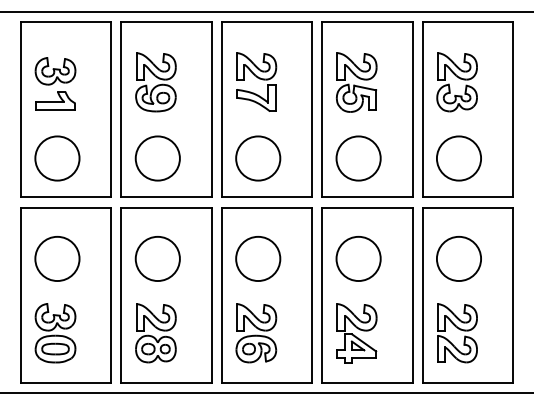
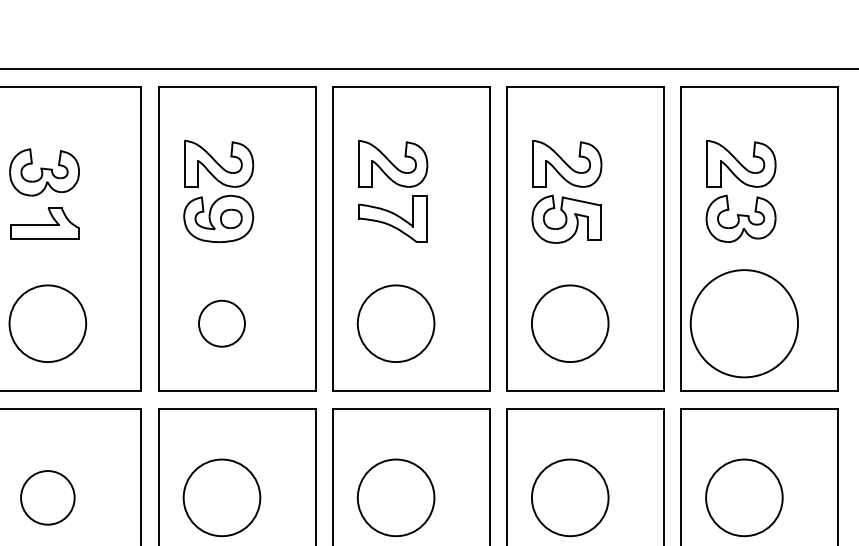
circle: (157, 158) -> (221, 323), size x0.6
circle: (458, 158) -> (743, 323), size x1.4
circle: (57, 258) -> (47, 497), size x0.7

